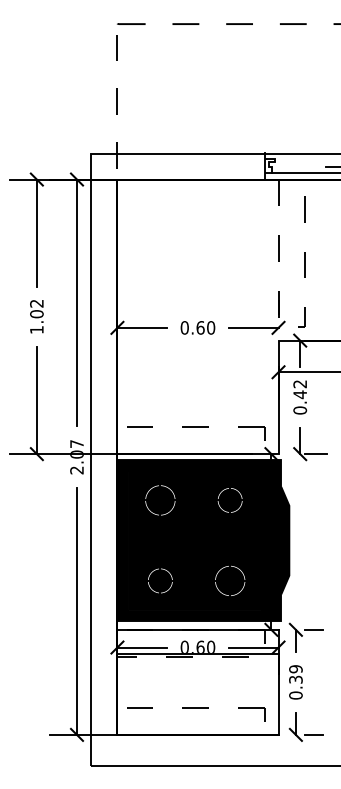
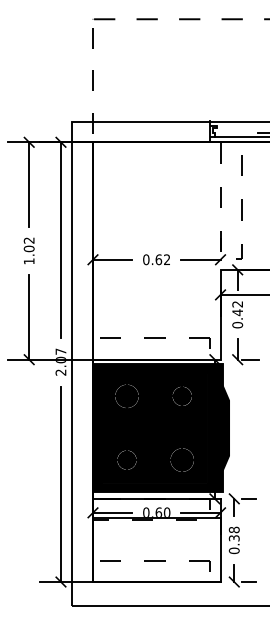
text: (211, 327) -> (167, 259), 0.60 -> 0.62
text: (296, 668) -> (234, 529), 0.39 -> 0.38

